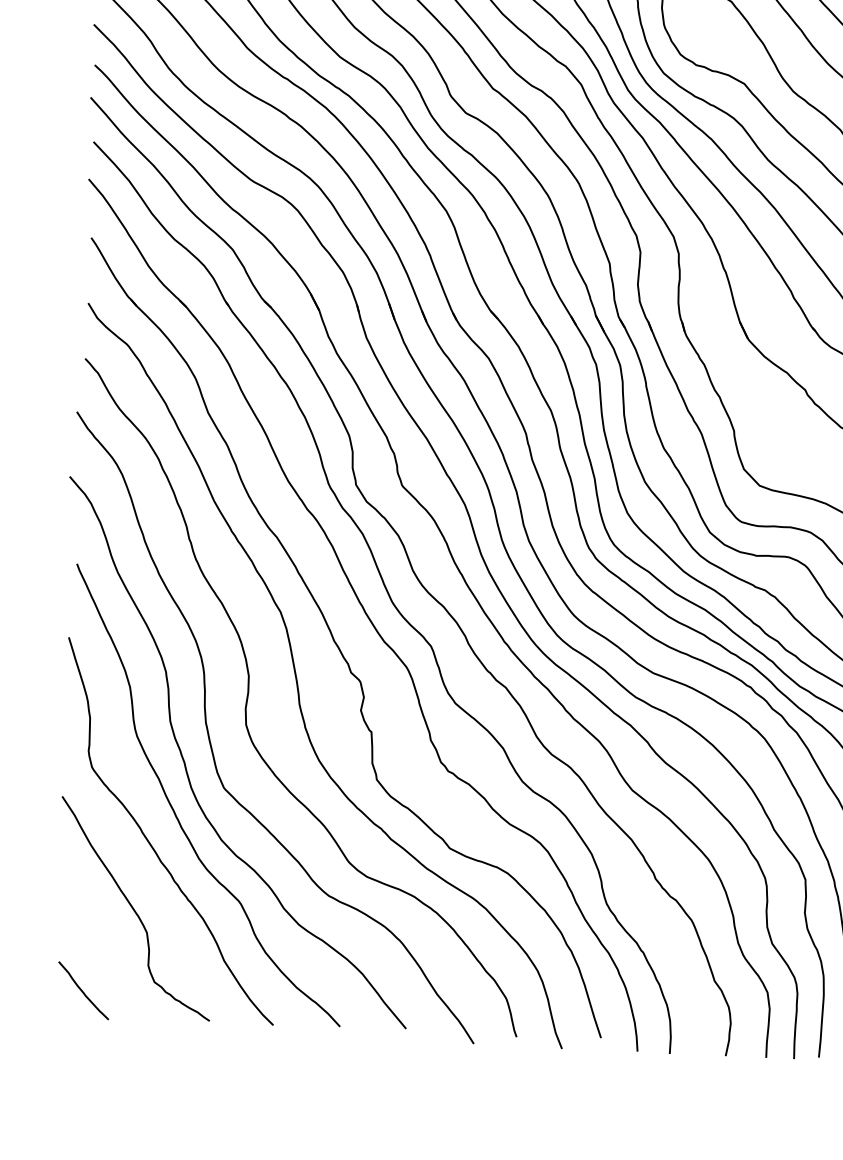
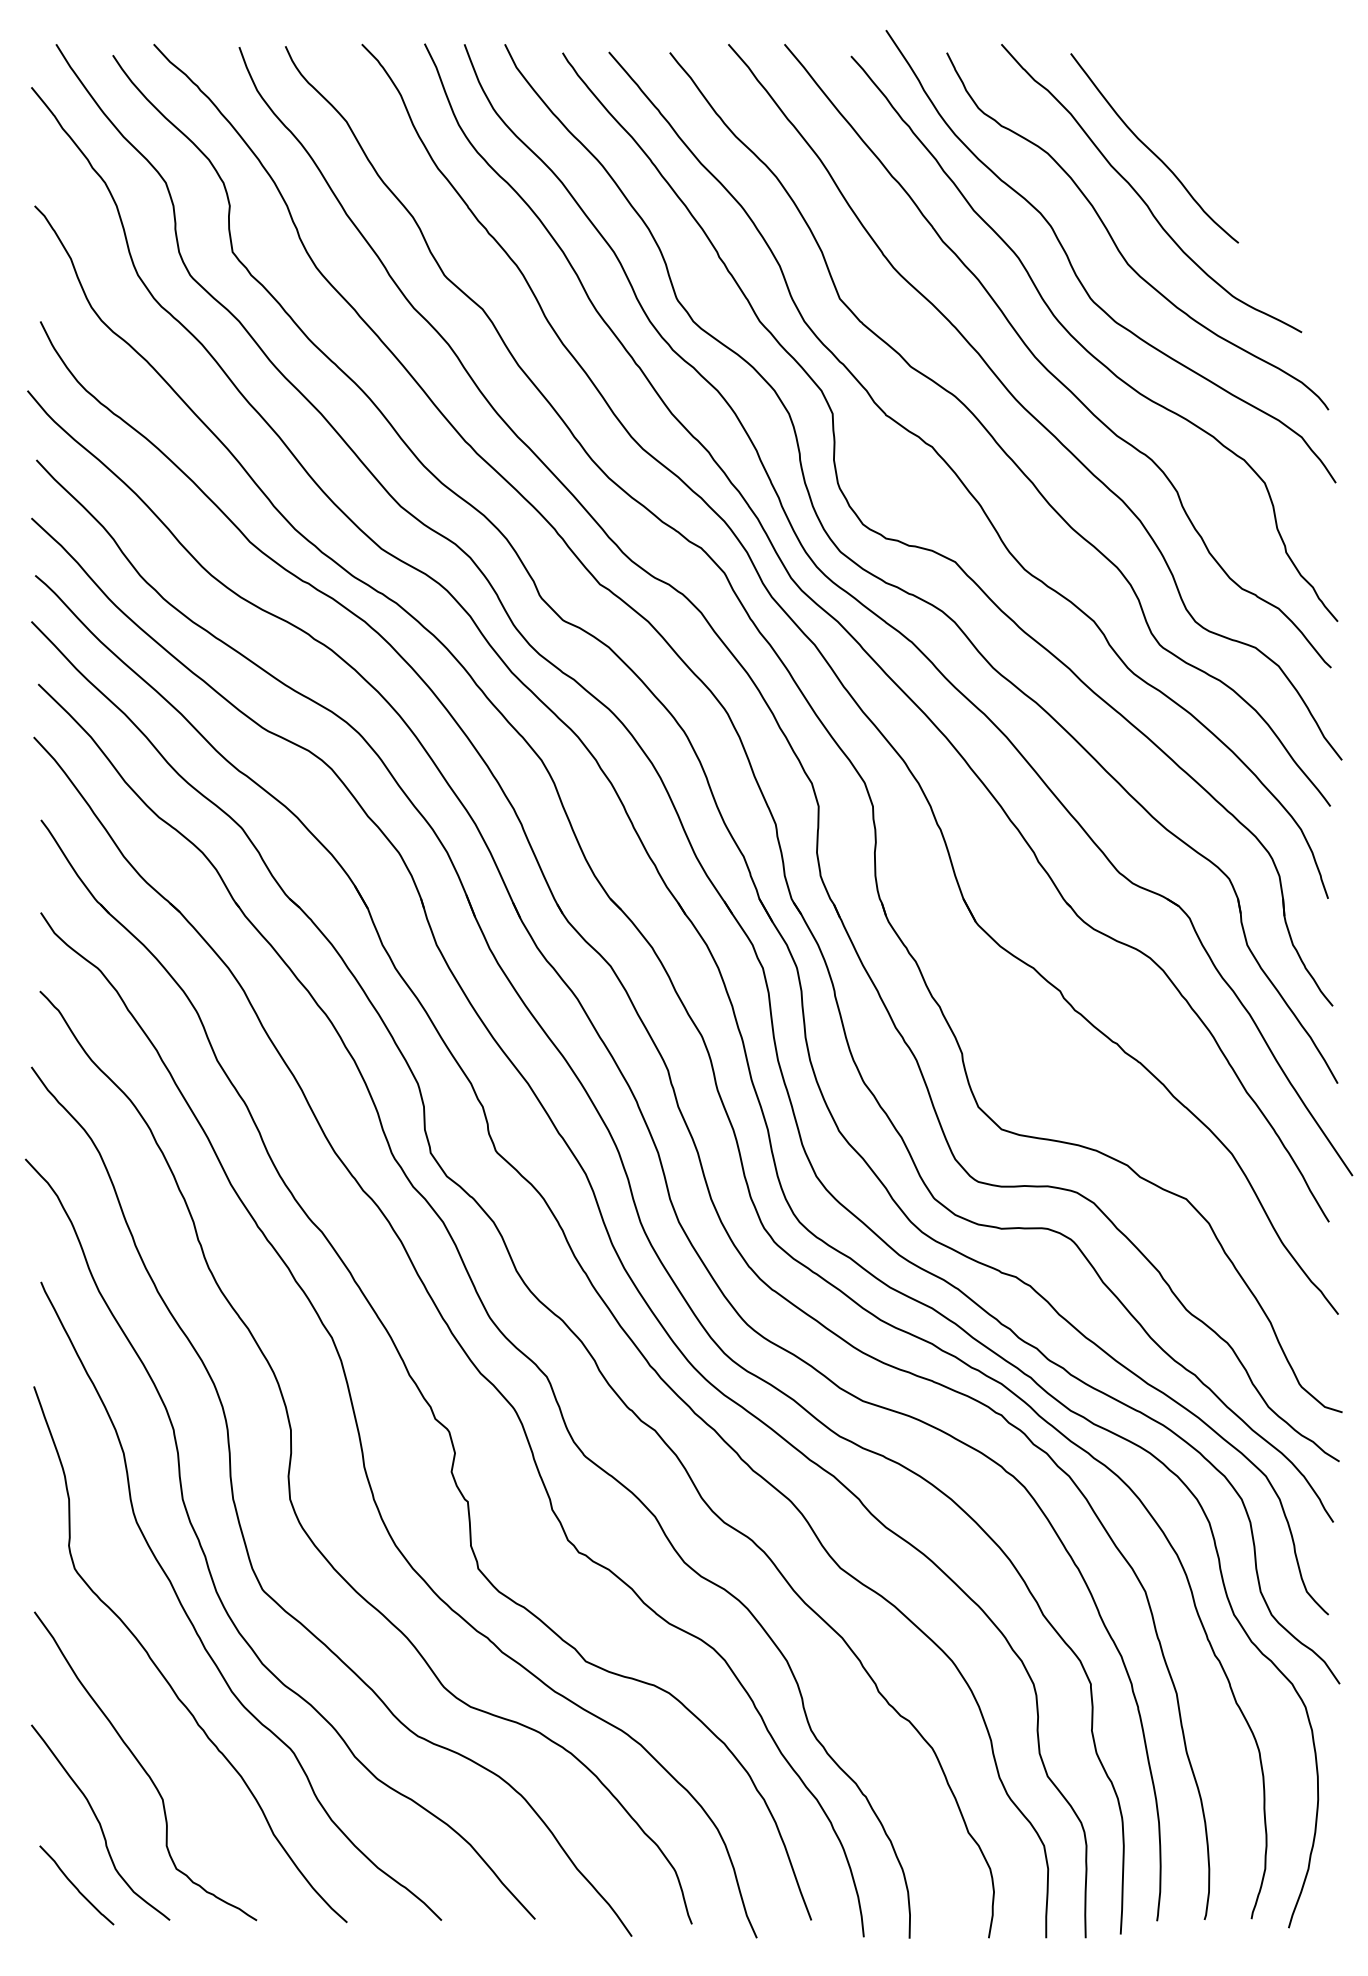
curve: (102, 947) -> (100, 1822), added

